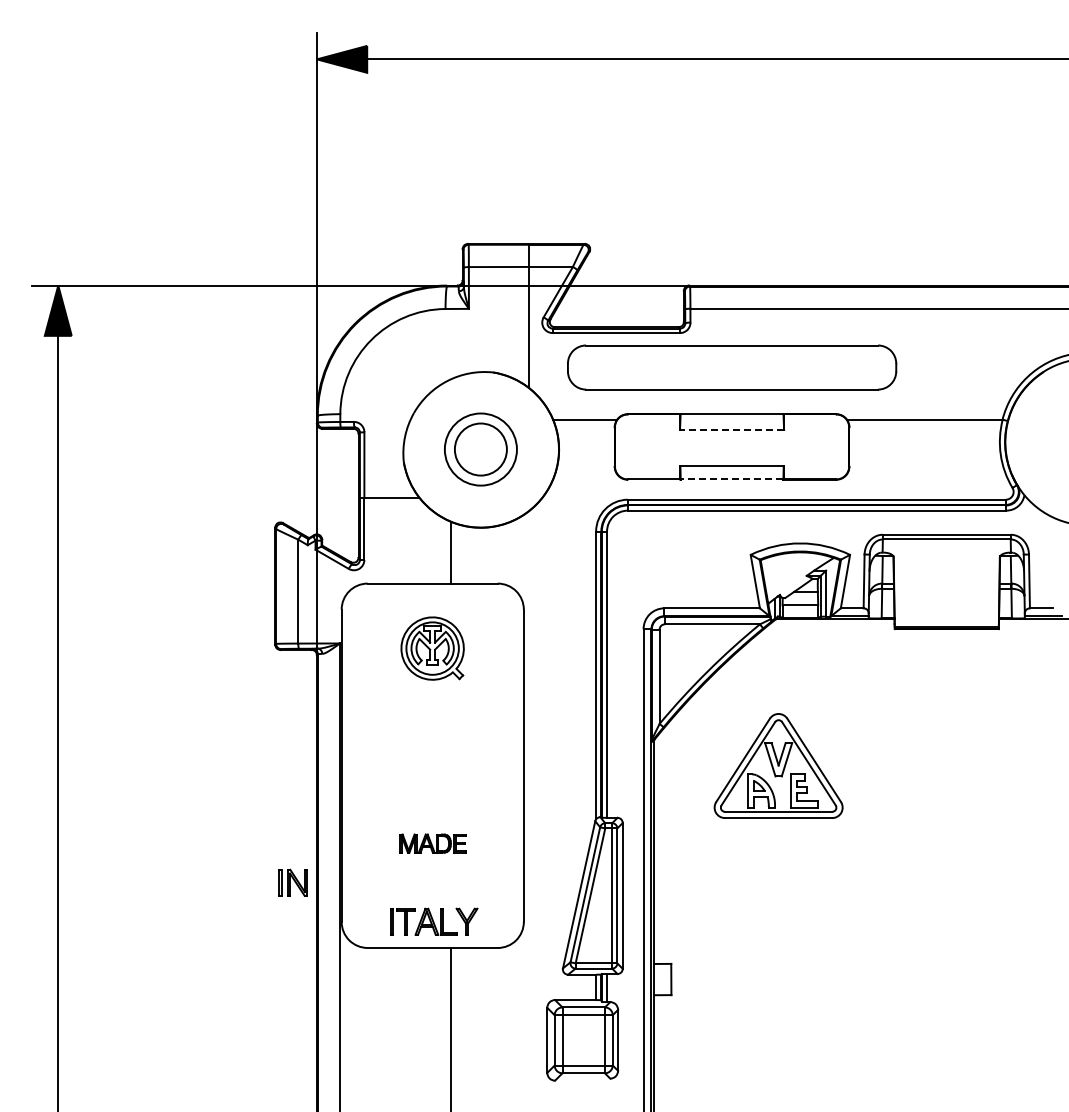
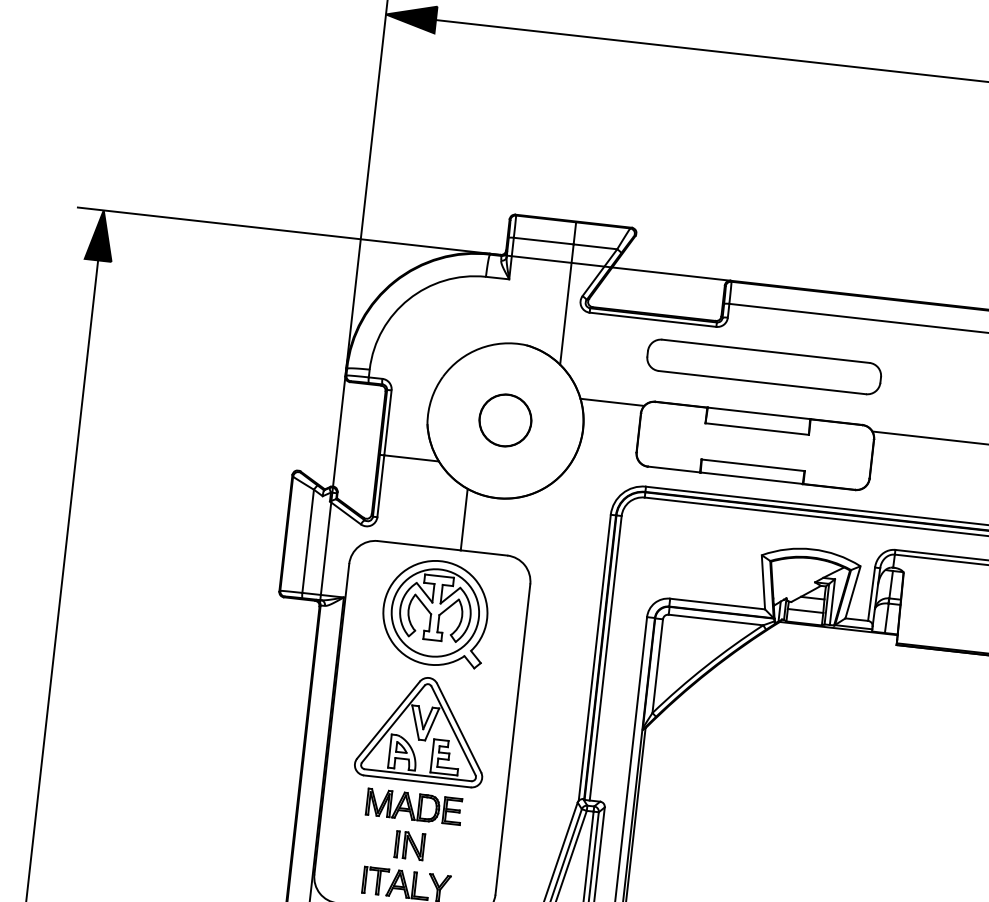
part: (731, 367) -> (763, 366), size x0.71
line: (731, 430) -> (756, 429), dashed -> solid
circle: (480, 449) -> (505, 420), size x0.71
line: (731, 479) -> (751, 478), dashed -> solid
part: (432, 648) -> (435, 612), size x1.67
part: (778, 765) -> (423, 729), moved
part: (433, 843) -> (414, 806), size x1.43
part: (292, 882) -> (409, 845), moved

